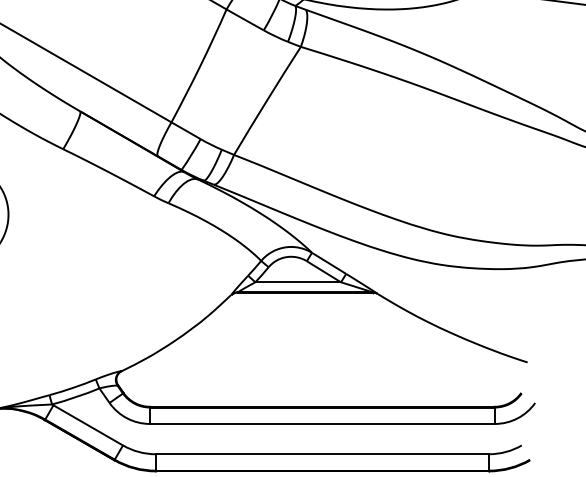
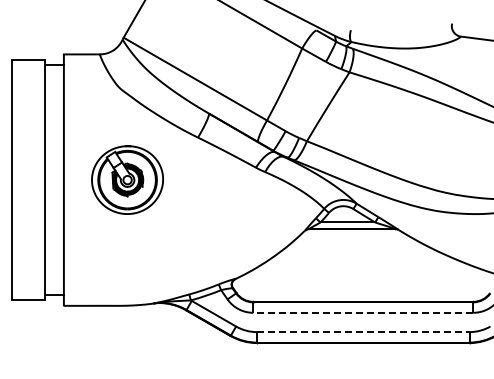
line: (322, 423) -> (363, 312), solid -> dashed
line: (322, 454) -> (363, 332), solid -> dashed

